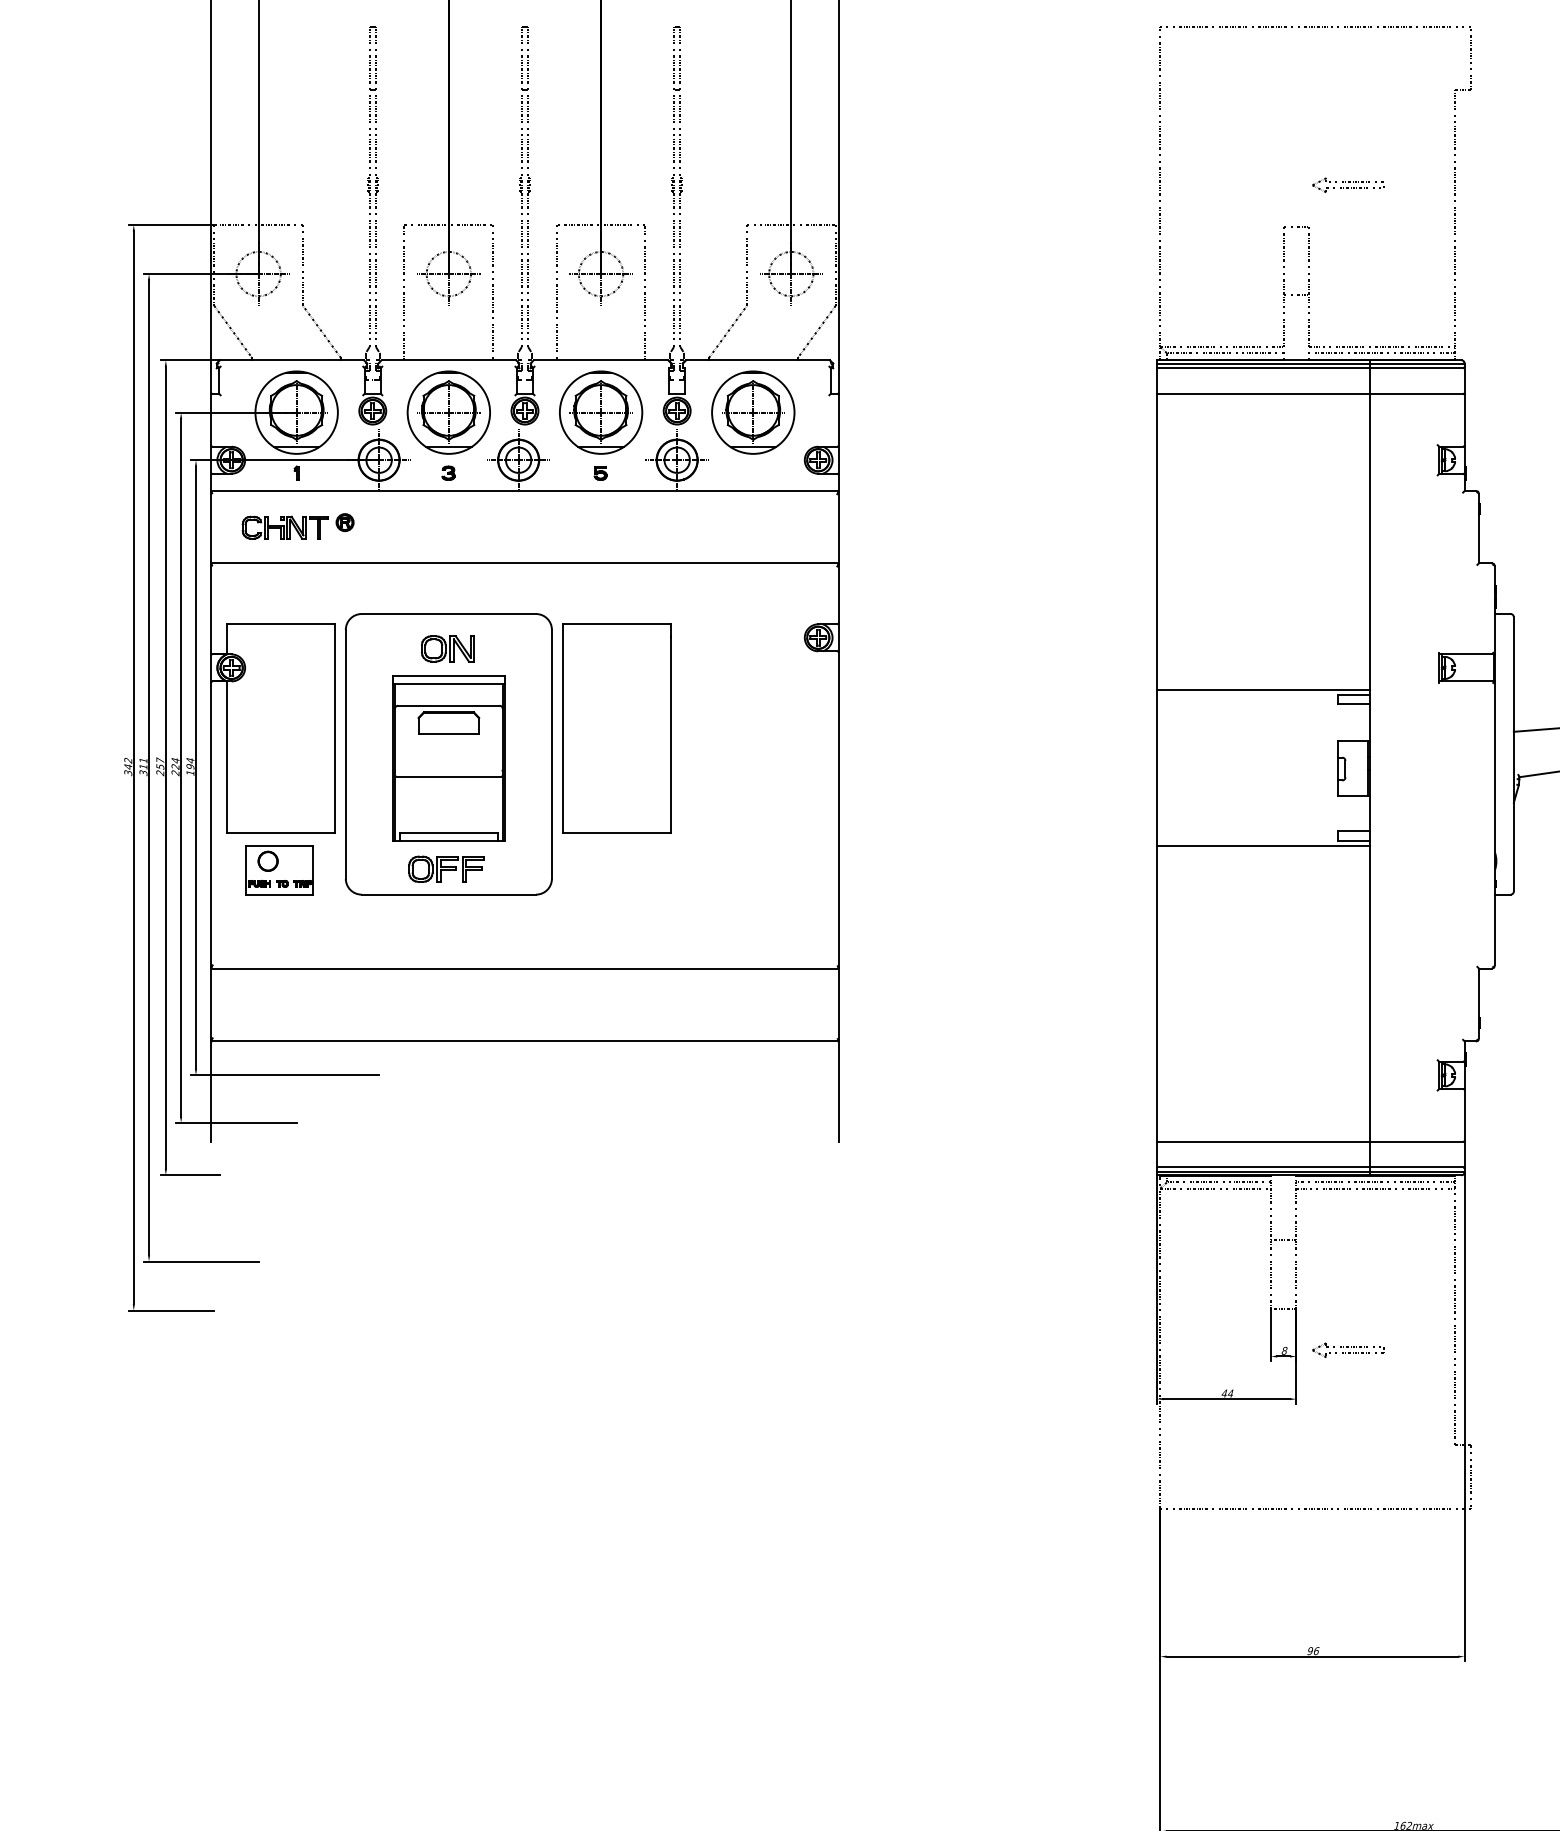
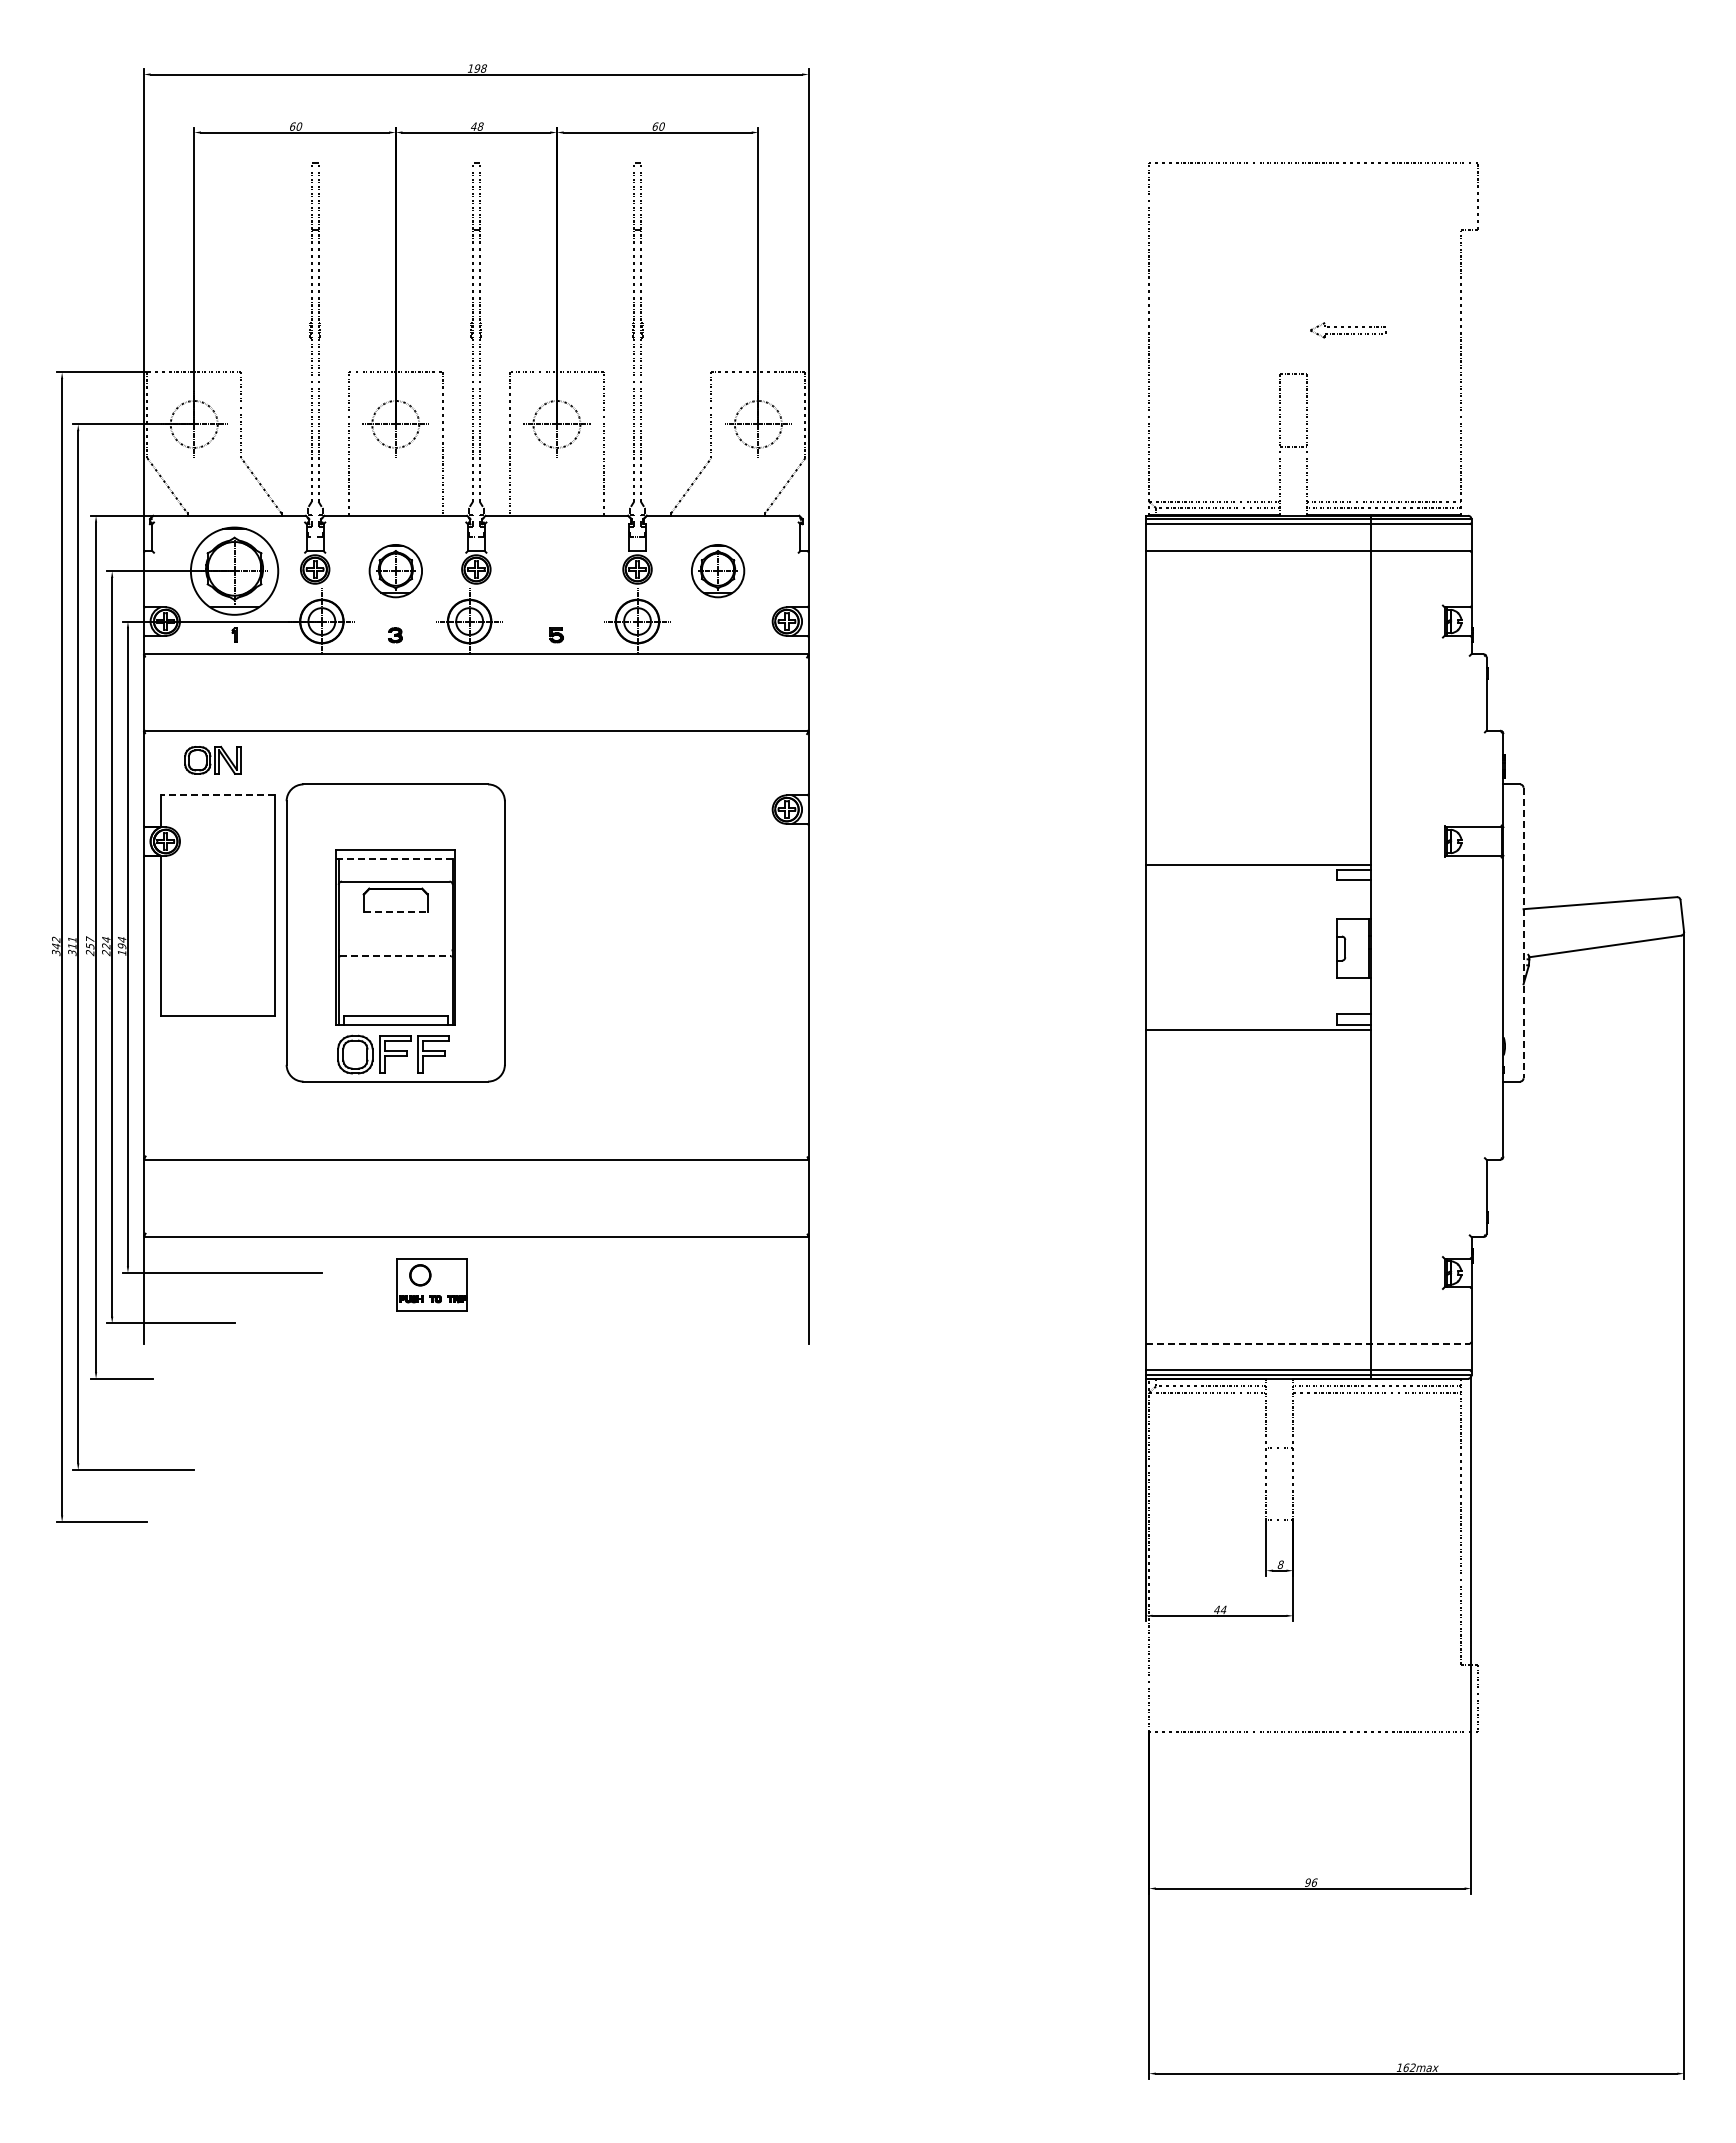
part: (448, 412) -> (395, 570), size x0.6
part: (600, 412) -> (556, 570), removed
part: (752, 412) -> (717, 570), size x0.6
part: (297, 526) -> (235, 691), removed
line: (280, 623) -> (217, 794), solid -> dashed
part: (447, 648) -> (212, 759), moved
line: (448, 683) -> (395, 858), solid -> dashed
part: (616, 728) -> (573, 905), removed
line: (448, 734) -> (395, 911), solid -> dashed
line: (1513, 754) -> (1523, 933), solid -> dashed
line: (449, 776) -> (396, 956), solid -> dashed
part: (278, 869) -> (431, 1284), moved
part: (445, 869) -> (392, 1054), size x1.4
line: (1310, 1141) -> (1308, 1343), solid -> dashed
part: (1348, 1350) -> (1348, 1564), removed

